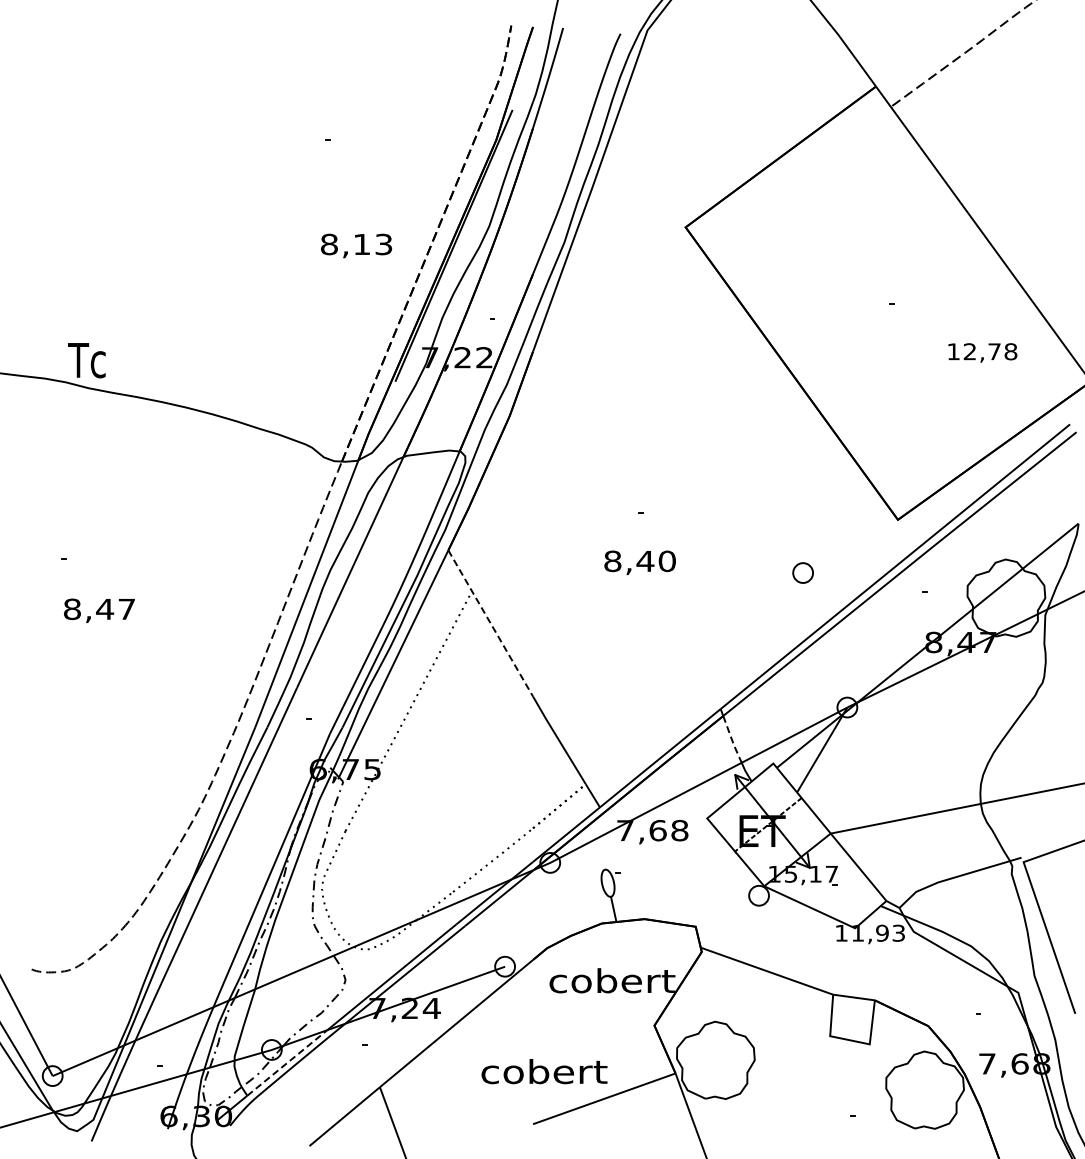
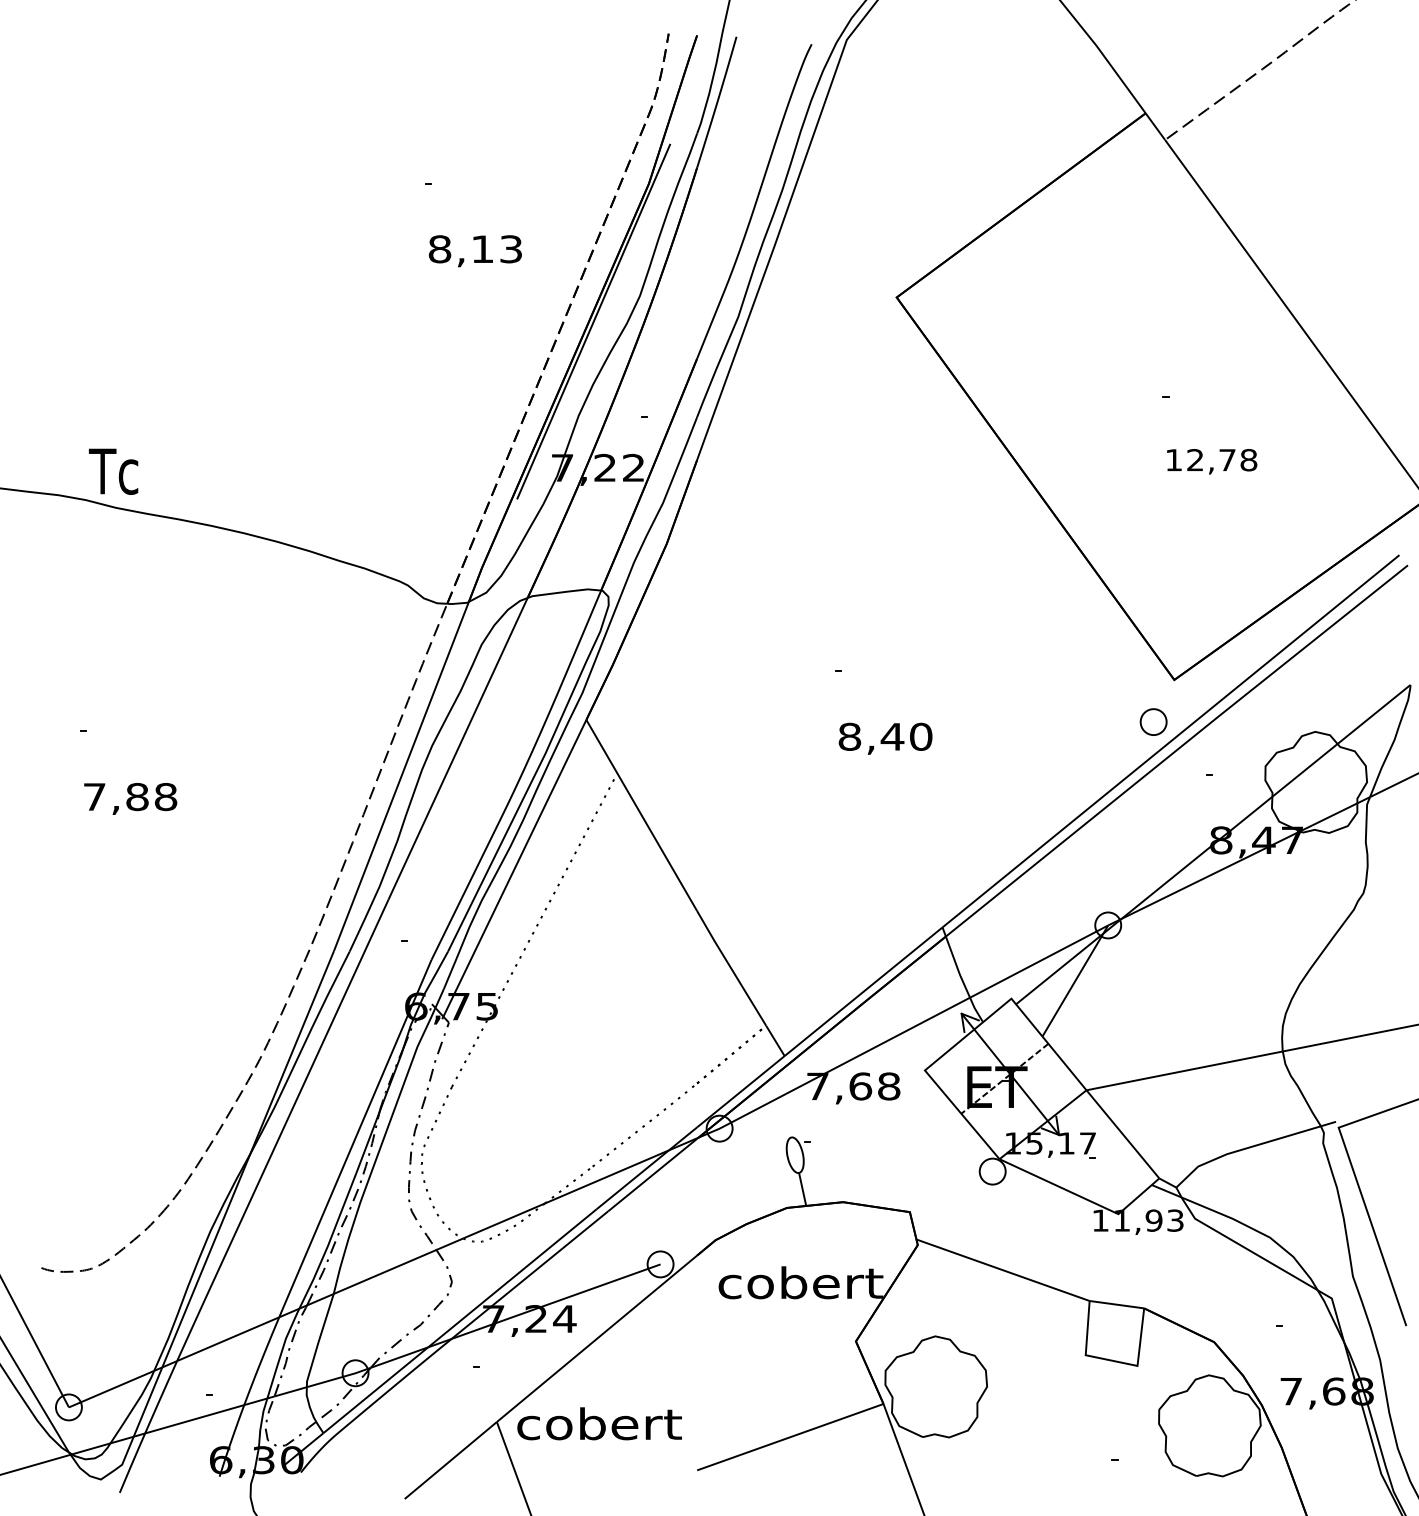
text: (356, 245) -> (475, 250), moved
text: (982, 352) -> (1211, 461), moved
text: (639, 562) -> (884, 738), moved
part: (802, 572) -> (1152, 721), moved
text: (99, 609) -> (130, 797), 8,47 -> 7,88
line: (490, 623) -> (641, 815), dashed -> solid
line: (732, 740) -> (957, 968), dashed -> solid
line: (287, 1062) -> (376, 1389), dashed -> solid
text: (544, 1071) -> (599, 1423), moved

